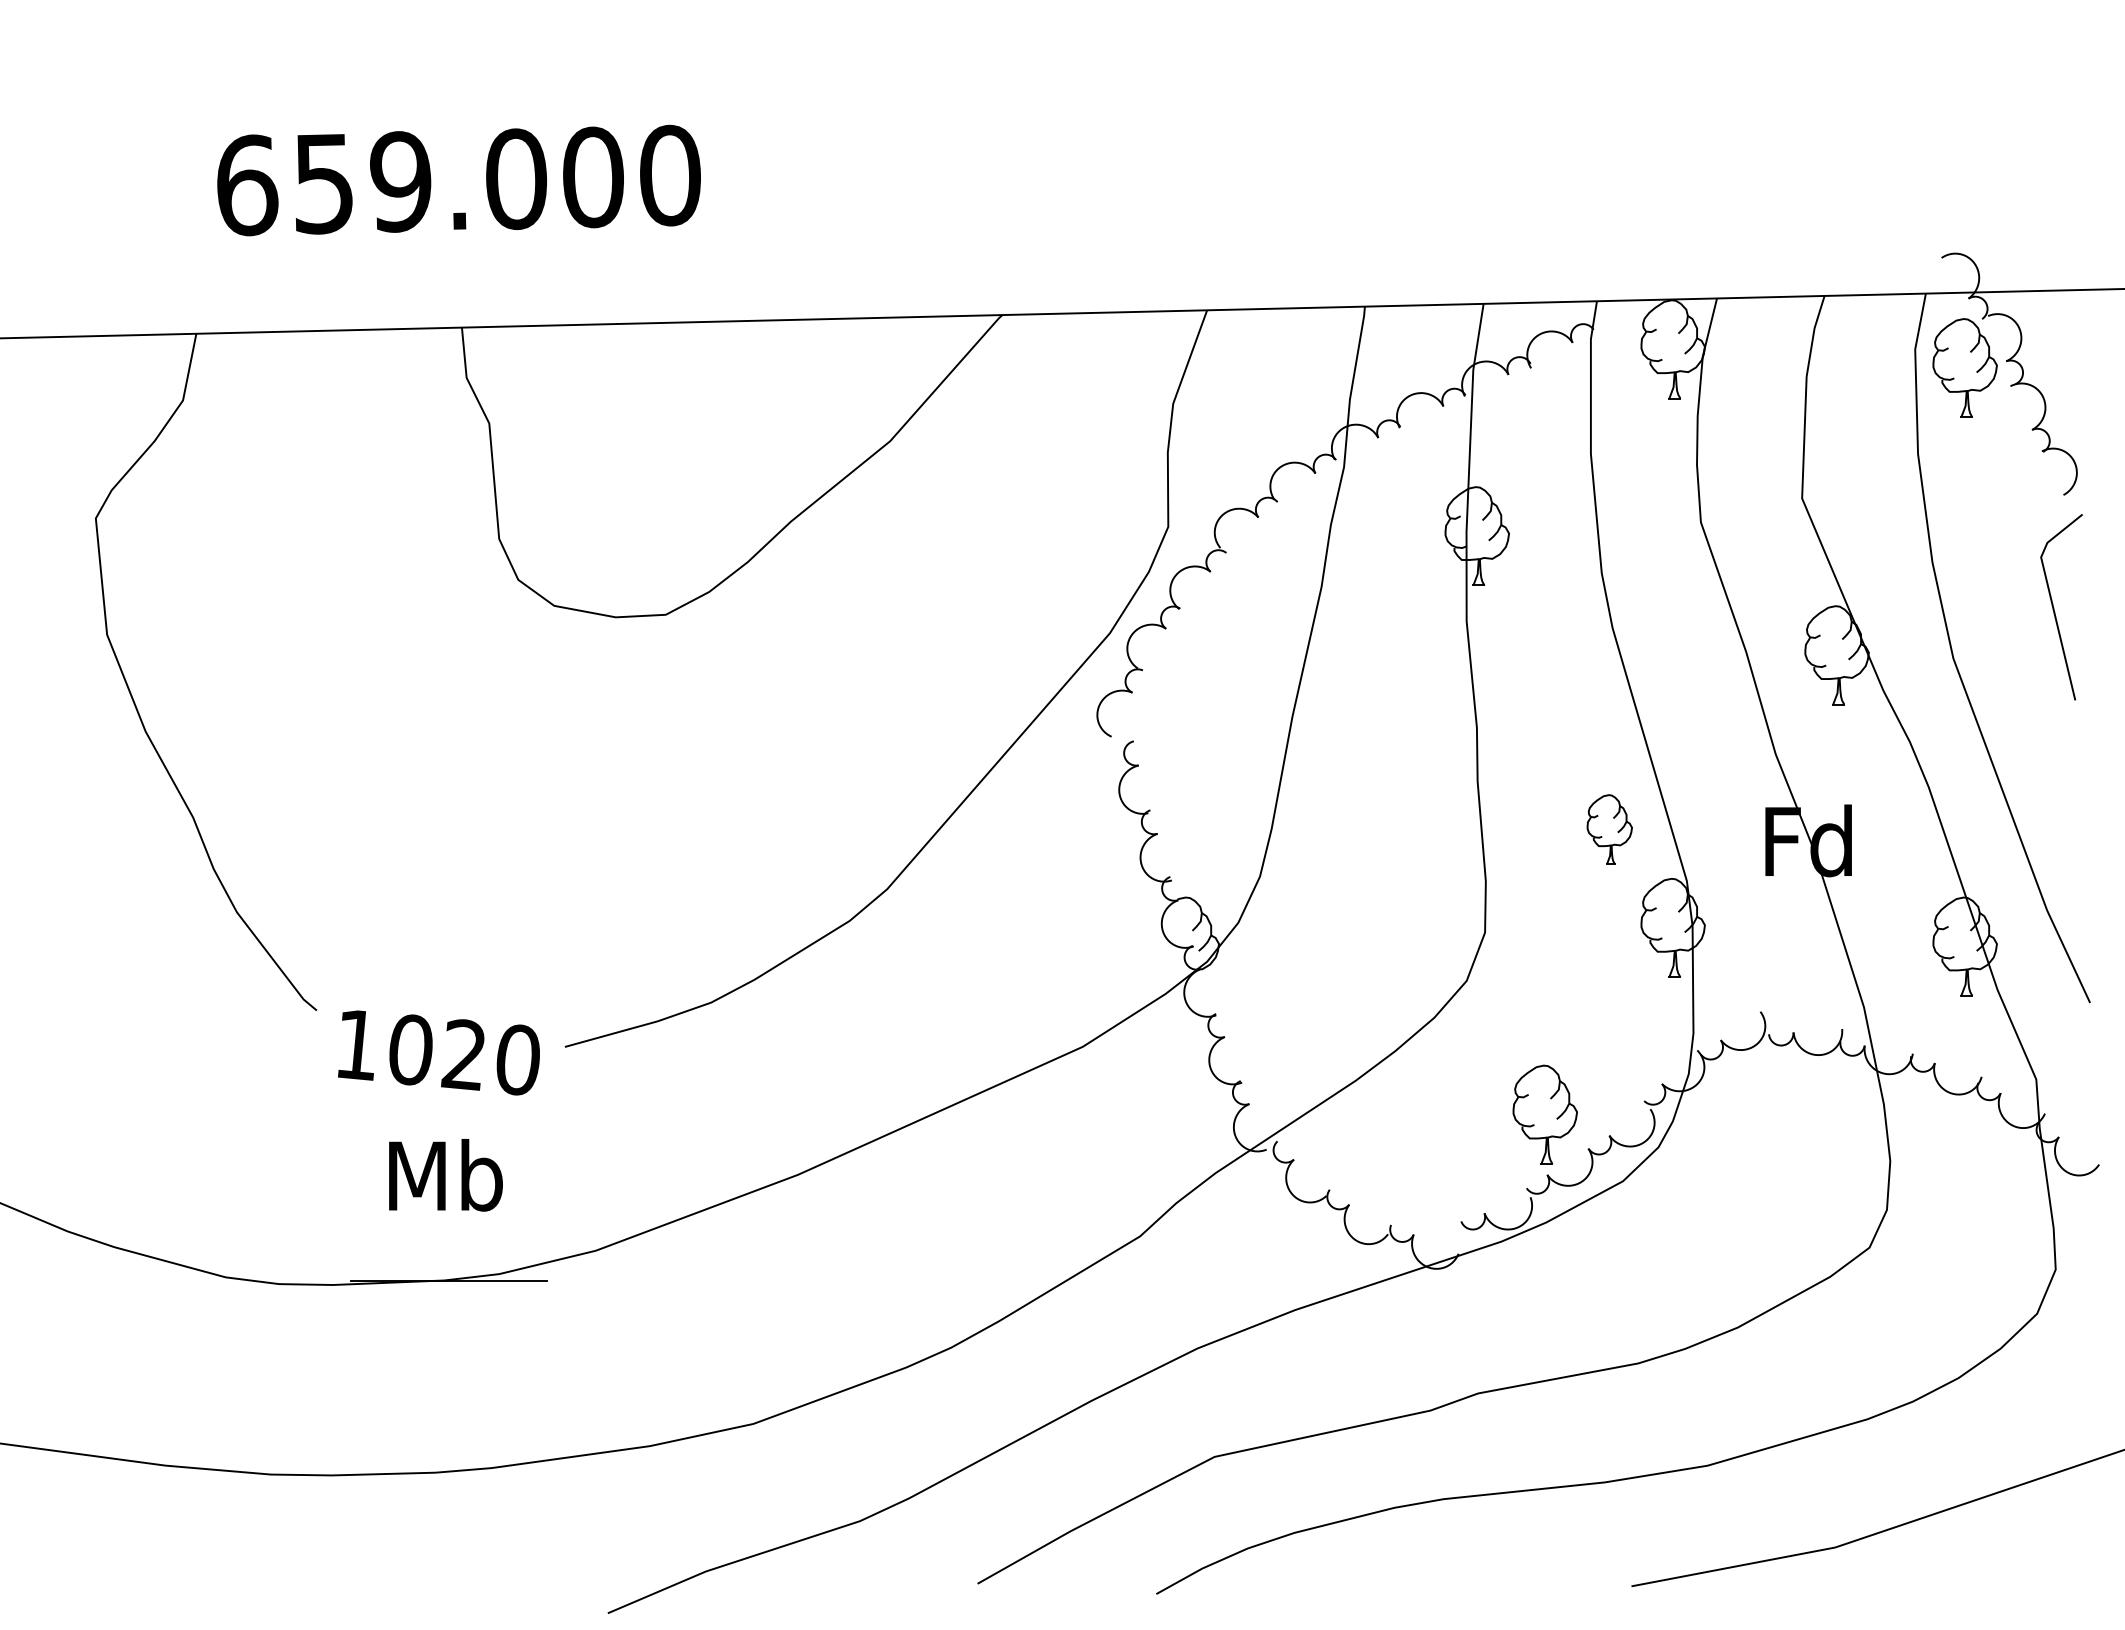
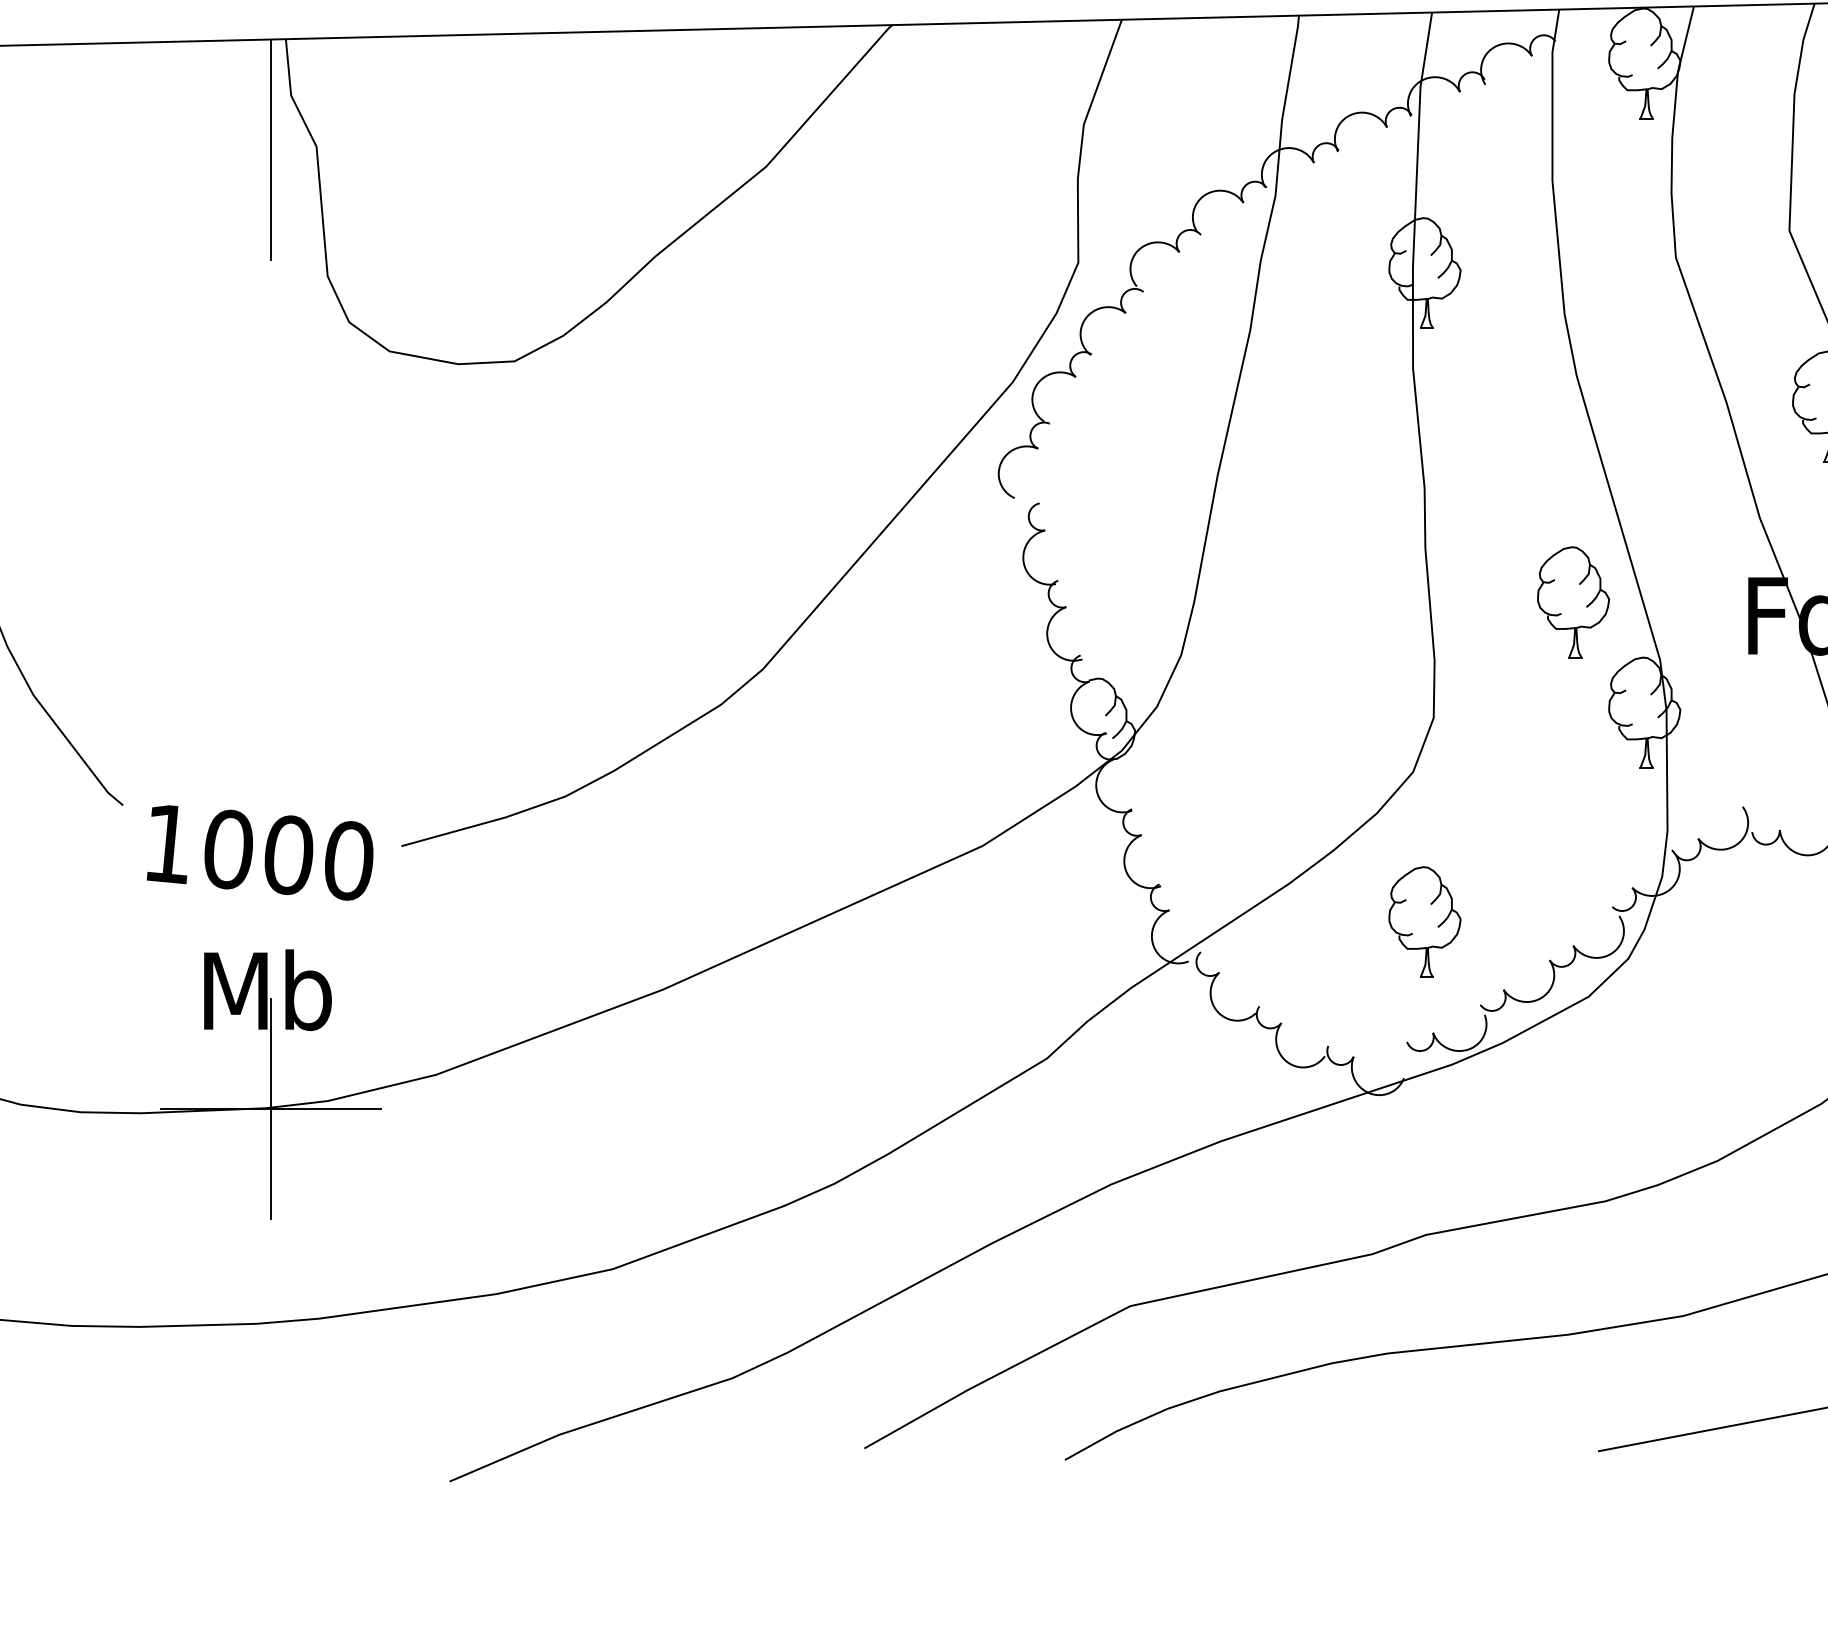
line: (448, 425) -> (270, 148), added
part: (1609, 829) -> (1573, 602), size x1.43
text: (463, 1054) -> (287, 854), 1020 -> 1000
part: (1544, 1114) -> (1424, 921), moved
line: (448, 1280) -> (270, 1108), added

